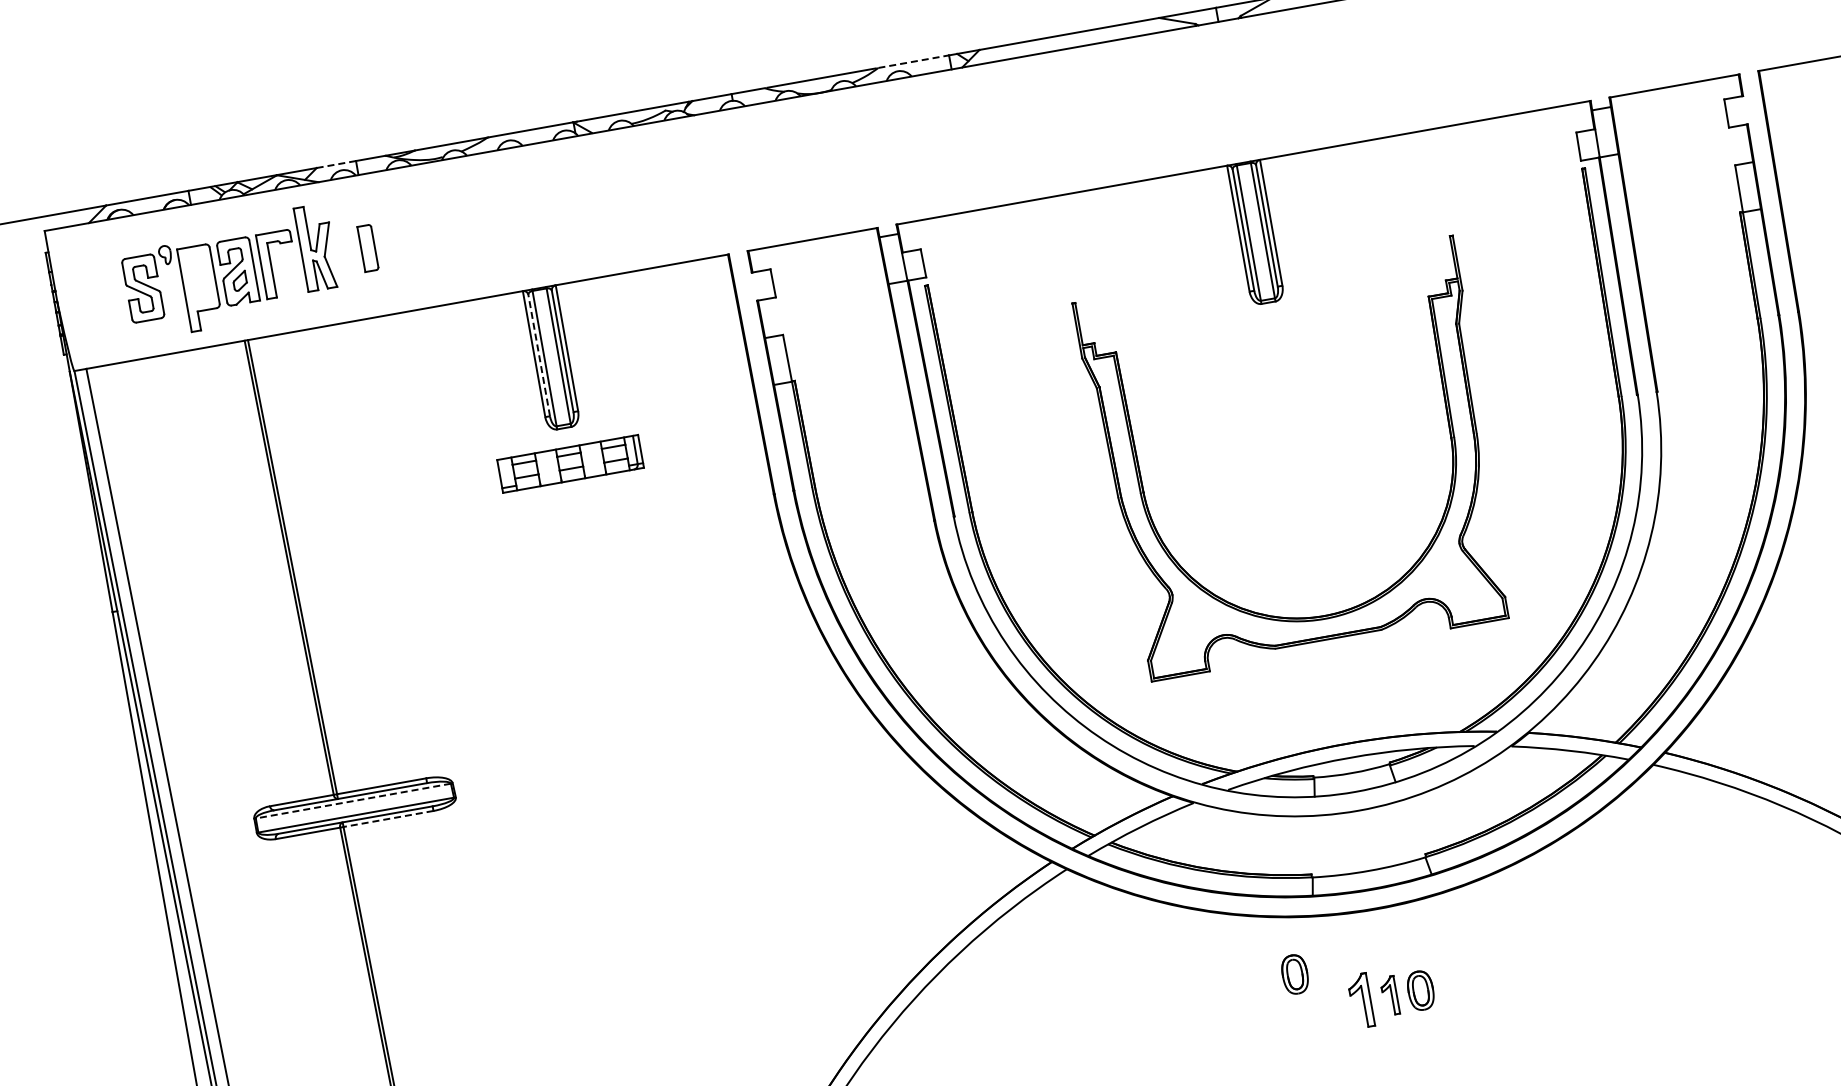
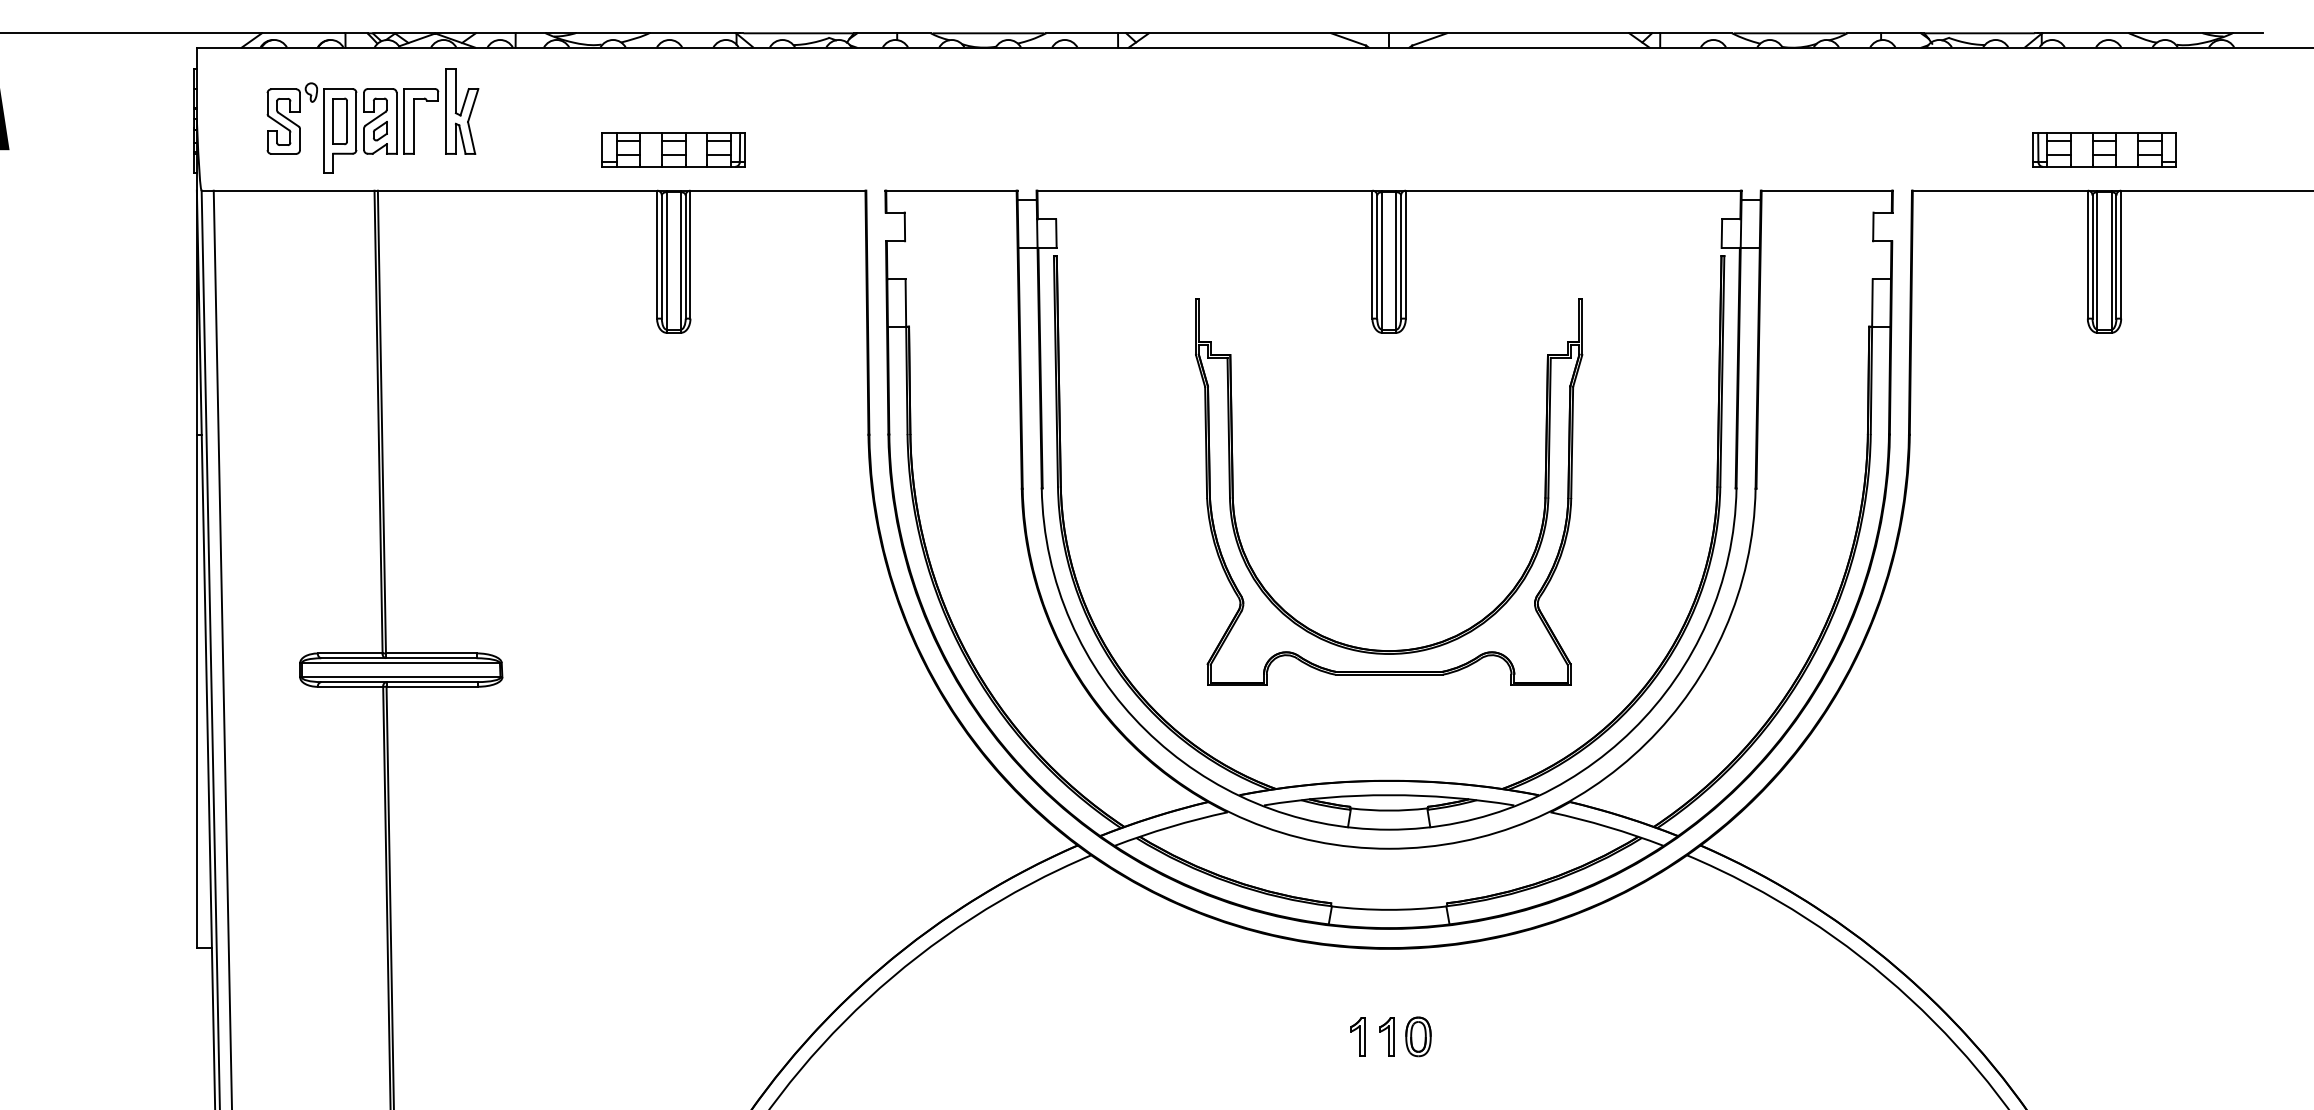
line: (914, 61) -> (1082, 33), dashed -> solid
line: (336, 164) -> (495, 33), dashed -> solid
part: (367, 247) -> (339, 120), moved
line: (538, 356) -> (661, 257), dashed -> solid
part: (570, 463) -> (673, 149), moved
line: (353, 801) -> (400, 663), dashed -> solid
line: (388, 818) -> (432, 686), dashed -> solid
part: (1295, 974) -> (1297, 998), removed
part: (1360, 1001) -> (1357, 1036), size x0.71

